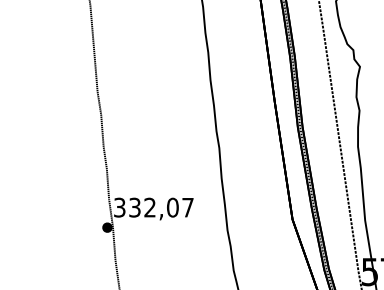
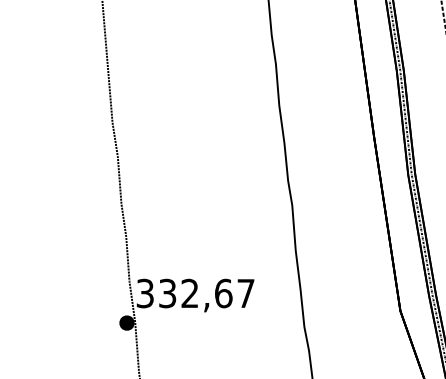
text: (172, 207) -> (223, 293), 332,07 -> 332,67

